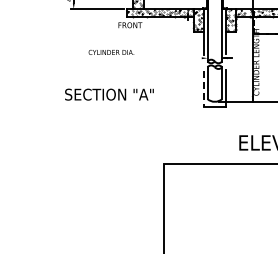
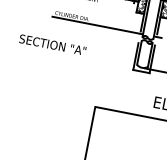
line: (146, 58) -> (97, 25), added
line: (203, 89) -> (135, 57), dashed -> solid
text: (109, 94) -> (52, 44), moved

